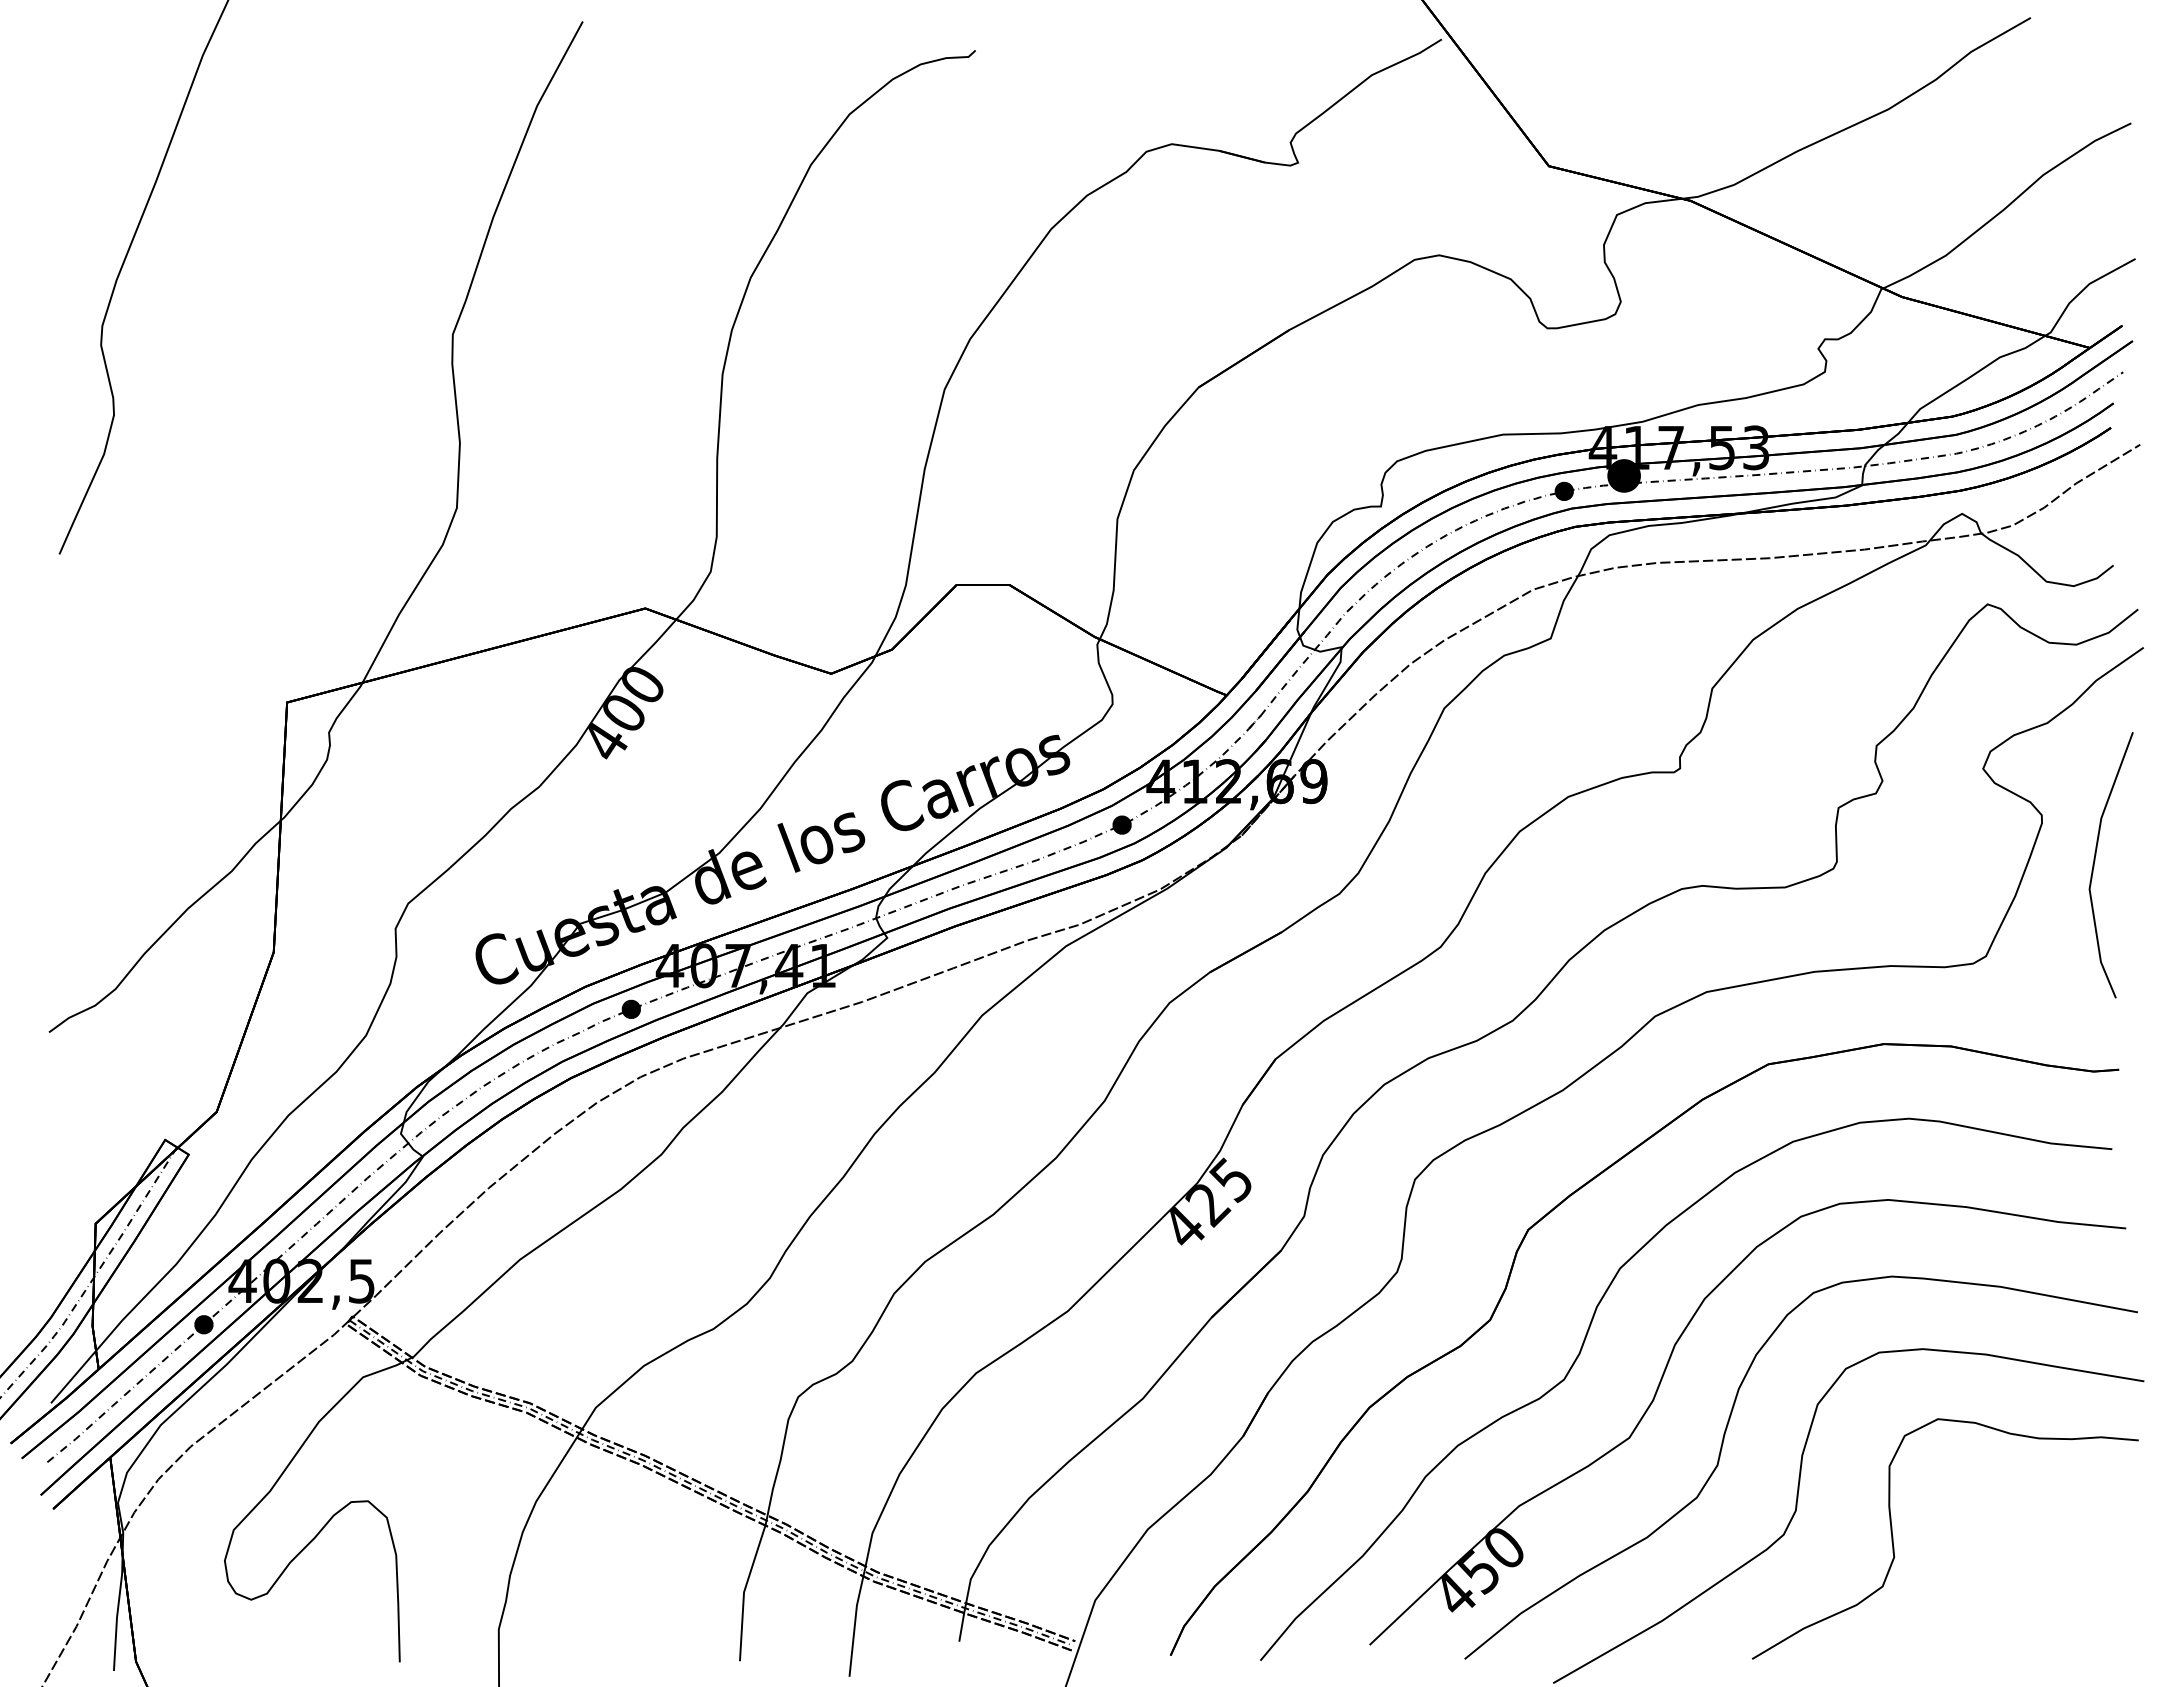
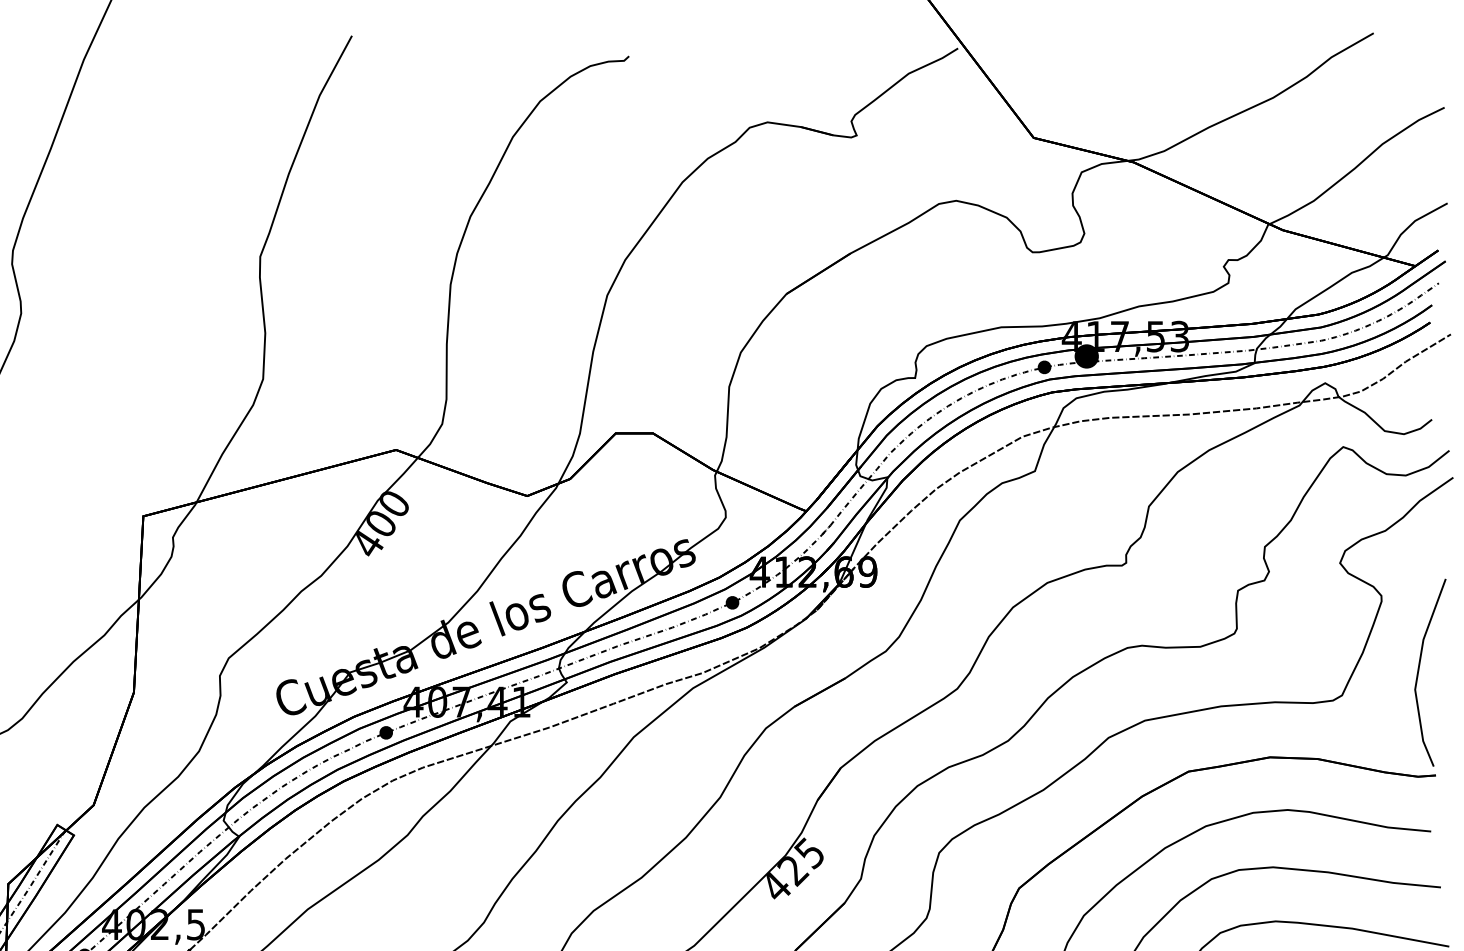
line: (2095, 861) -> (1419, 670), moved

